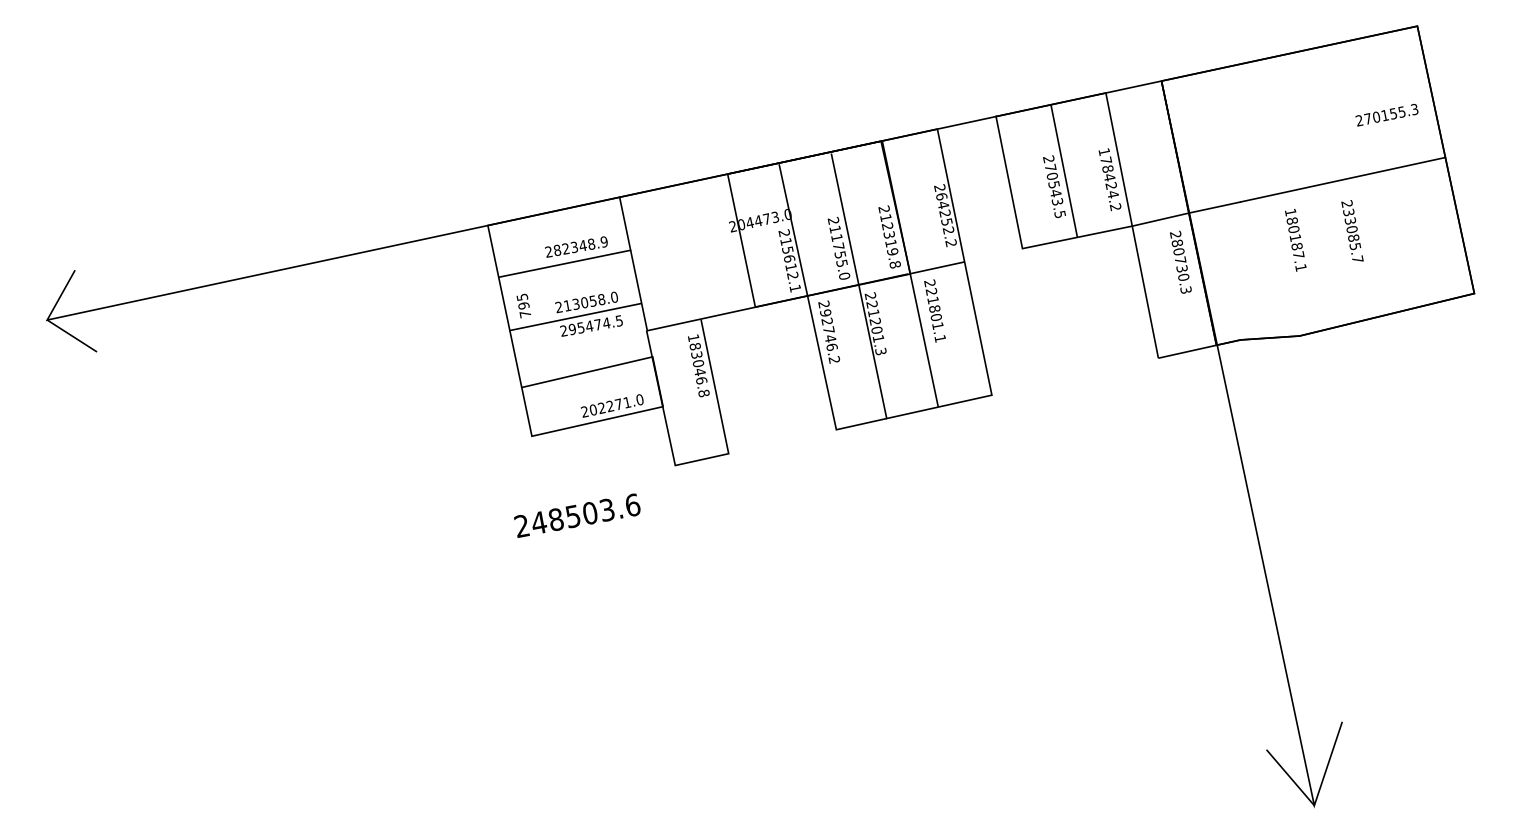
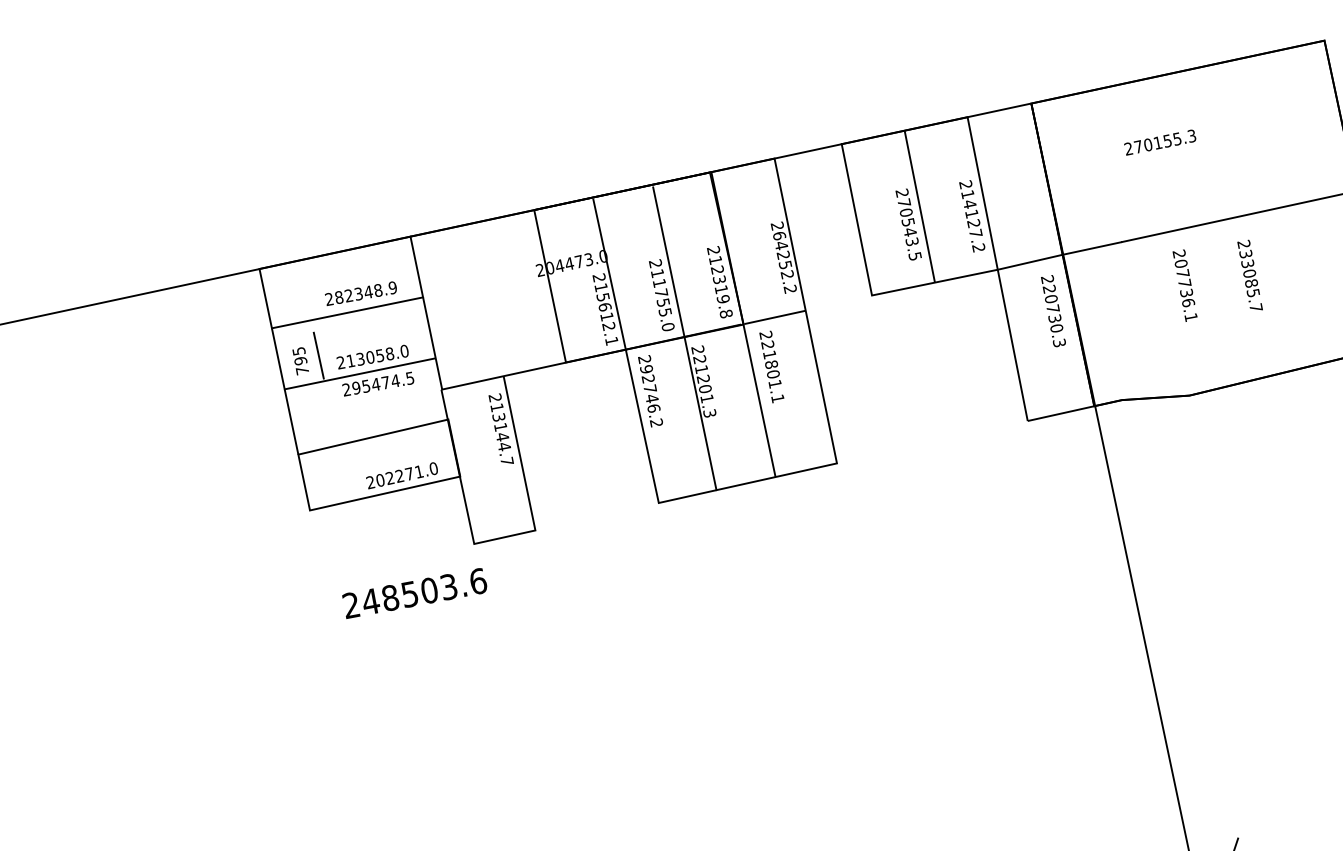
text: (1386, 114) -> (1159, 141), moved
text: (1108, 173) -> (970, 209), 178424.2 -> 214127.2
text: (1294, 233) -> (1183, 278), 180187.1 -> 207736.1
text: (1176, 243) -> (1048, 289), 280730.3 -> 220730.3
line: (539, 301) -> (318, 356), added
text: (698, 365) -> (500, 429), 183046.8 -> 213144.7
text: (577, 515) -> (414, 593), moved

